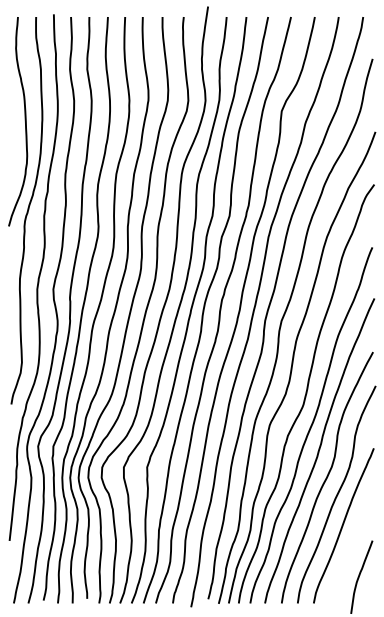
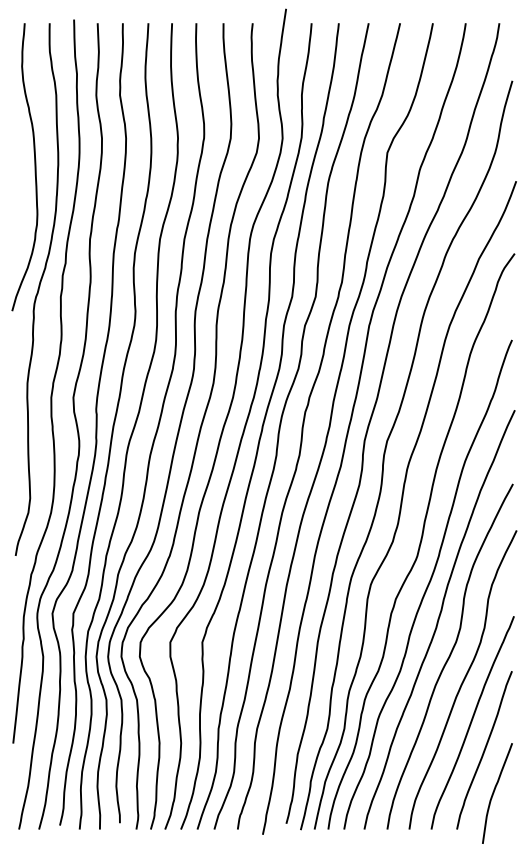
curve: (352, 545) -> (484, 749), added

